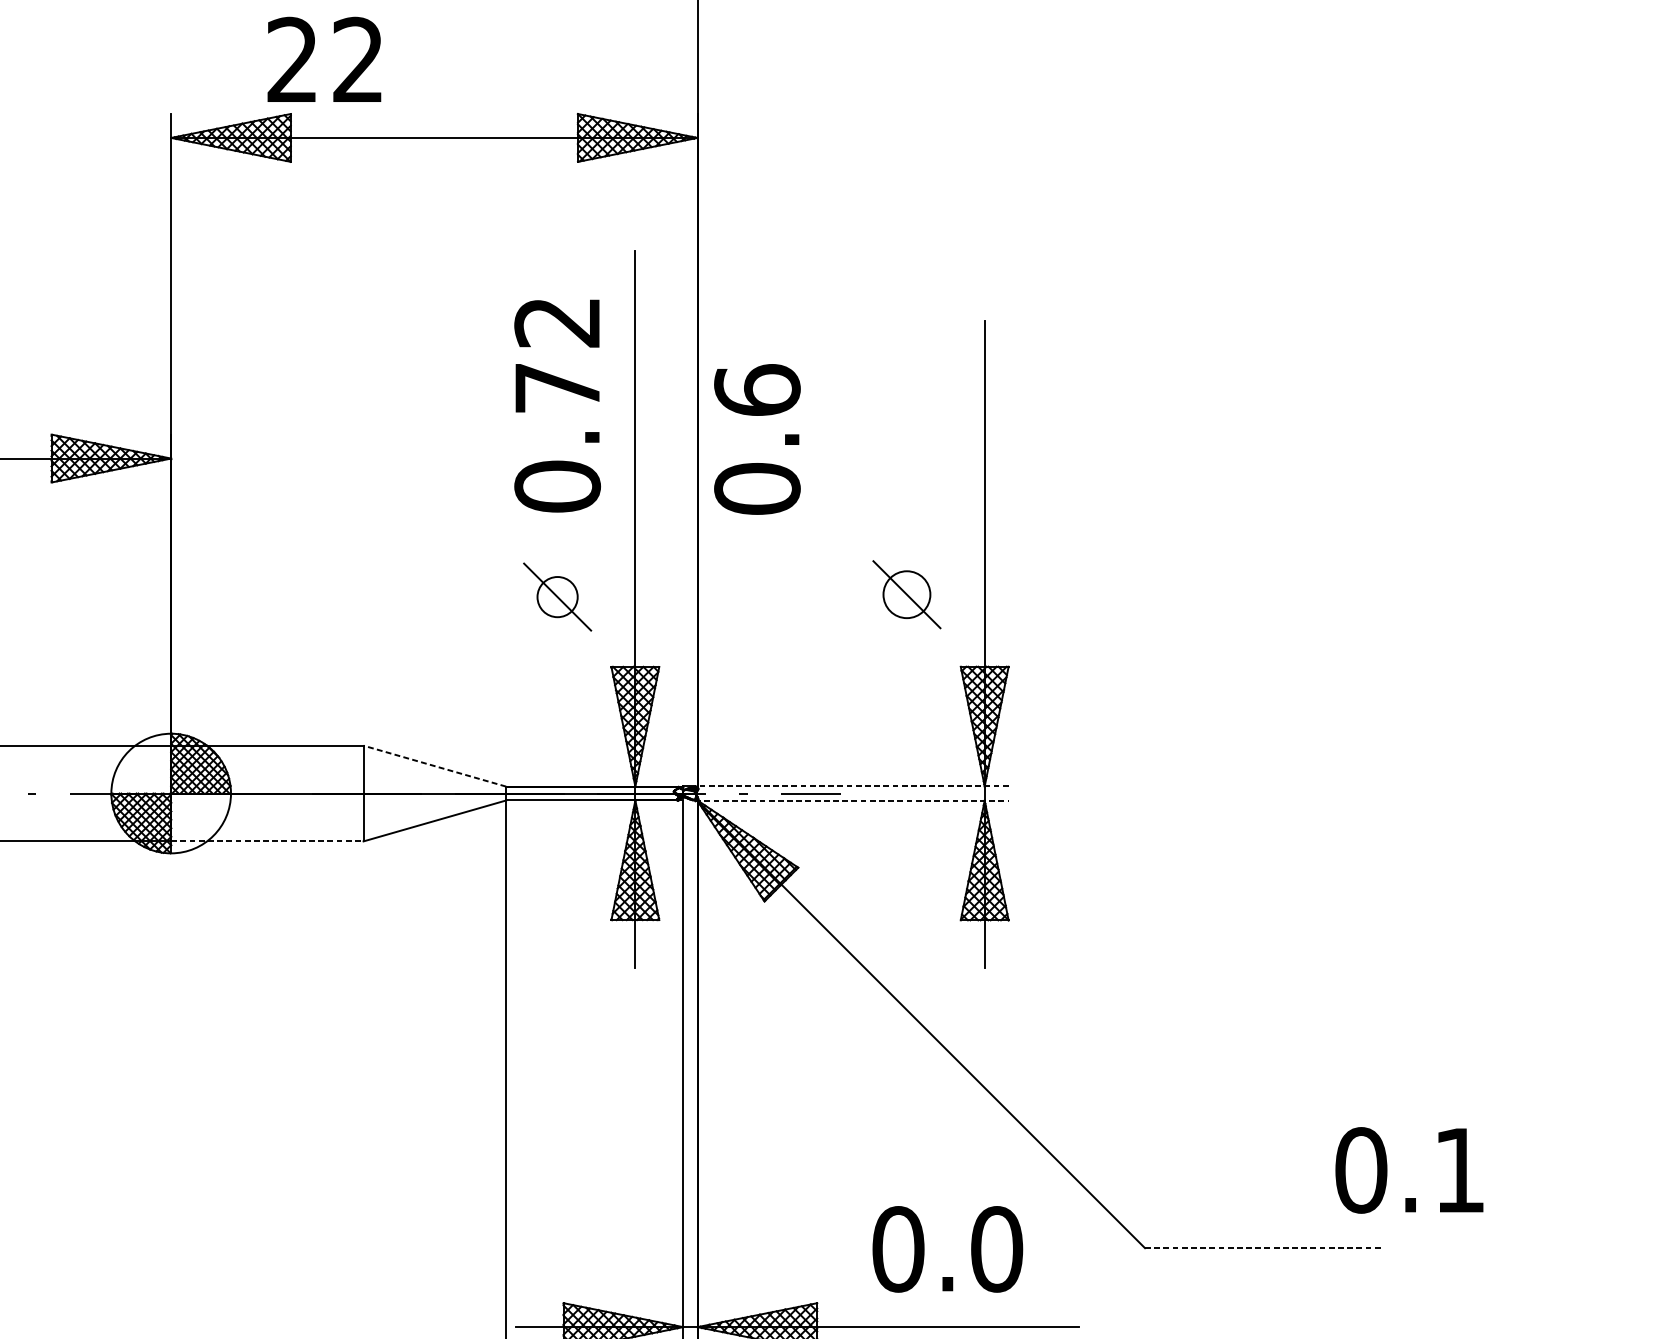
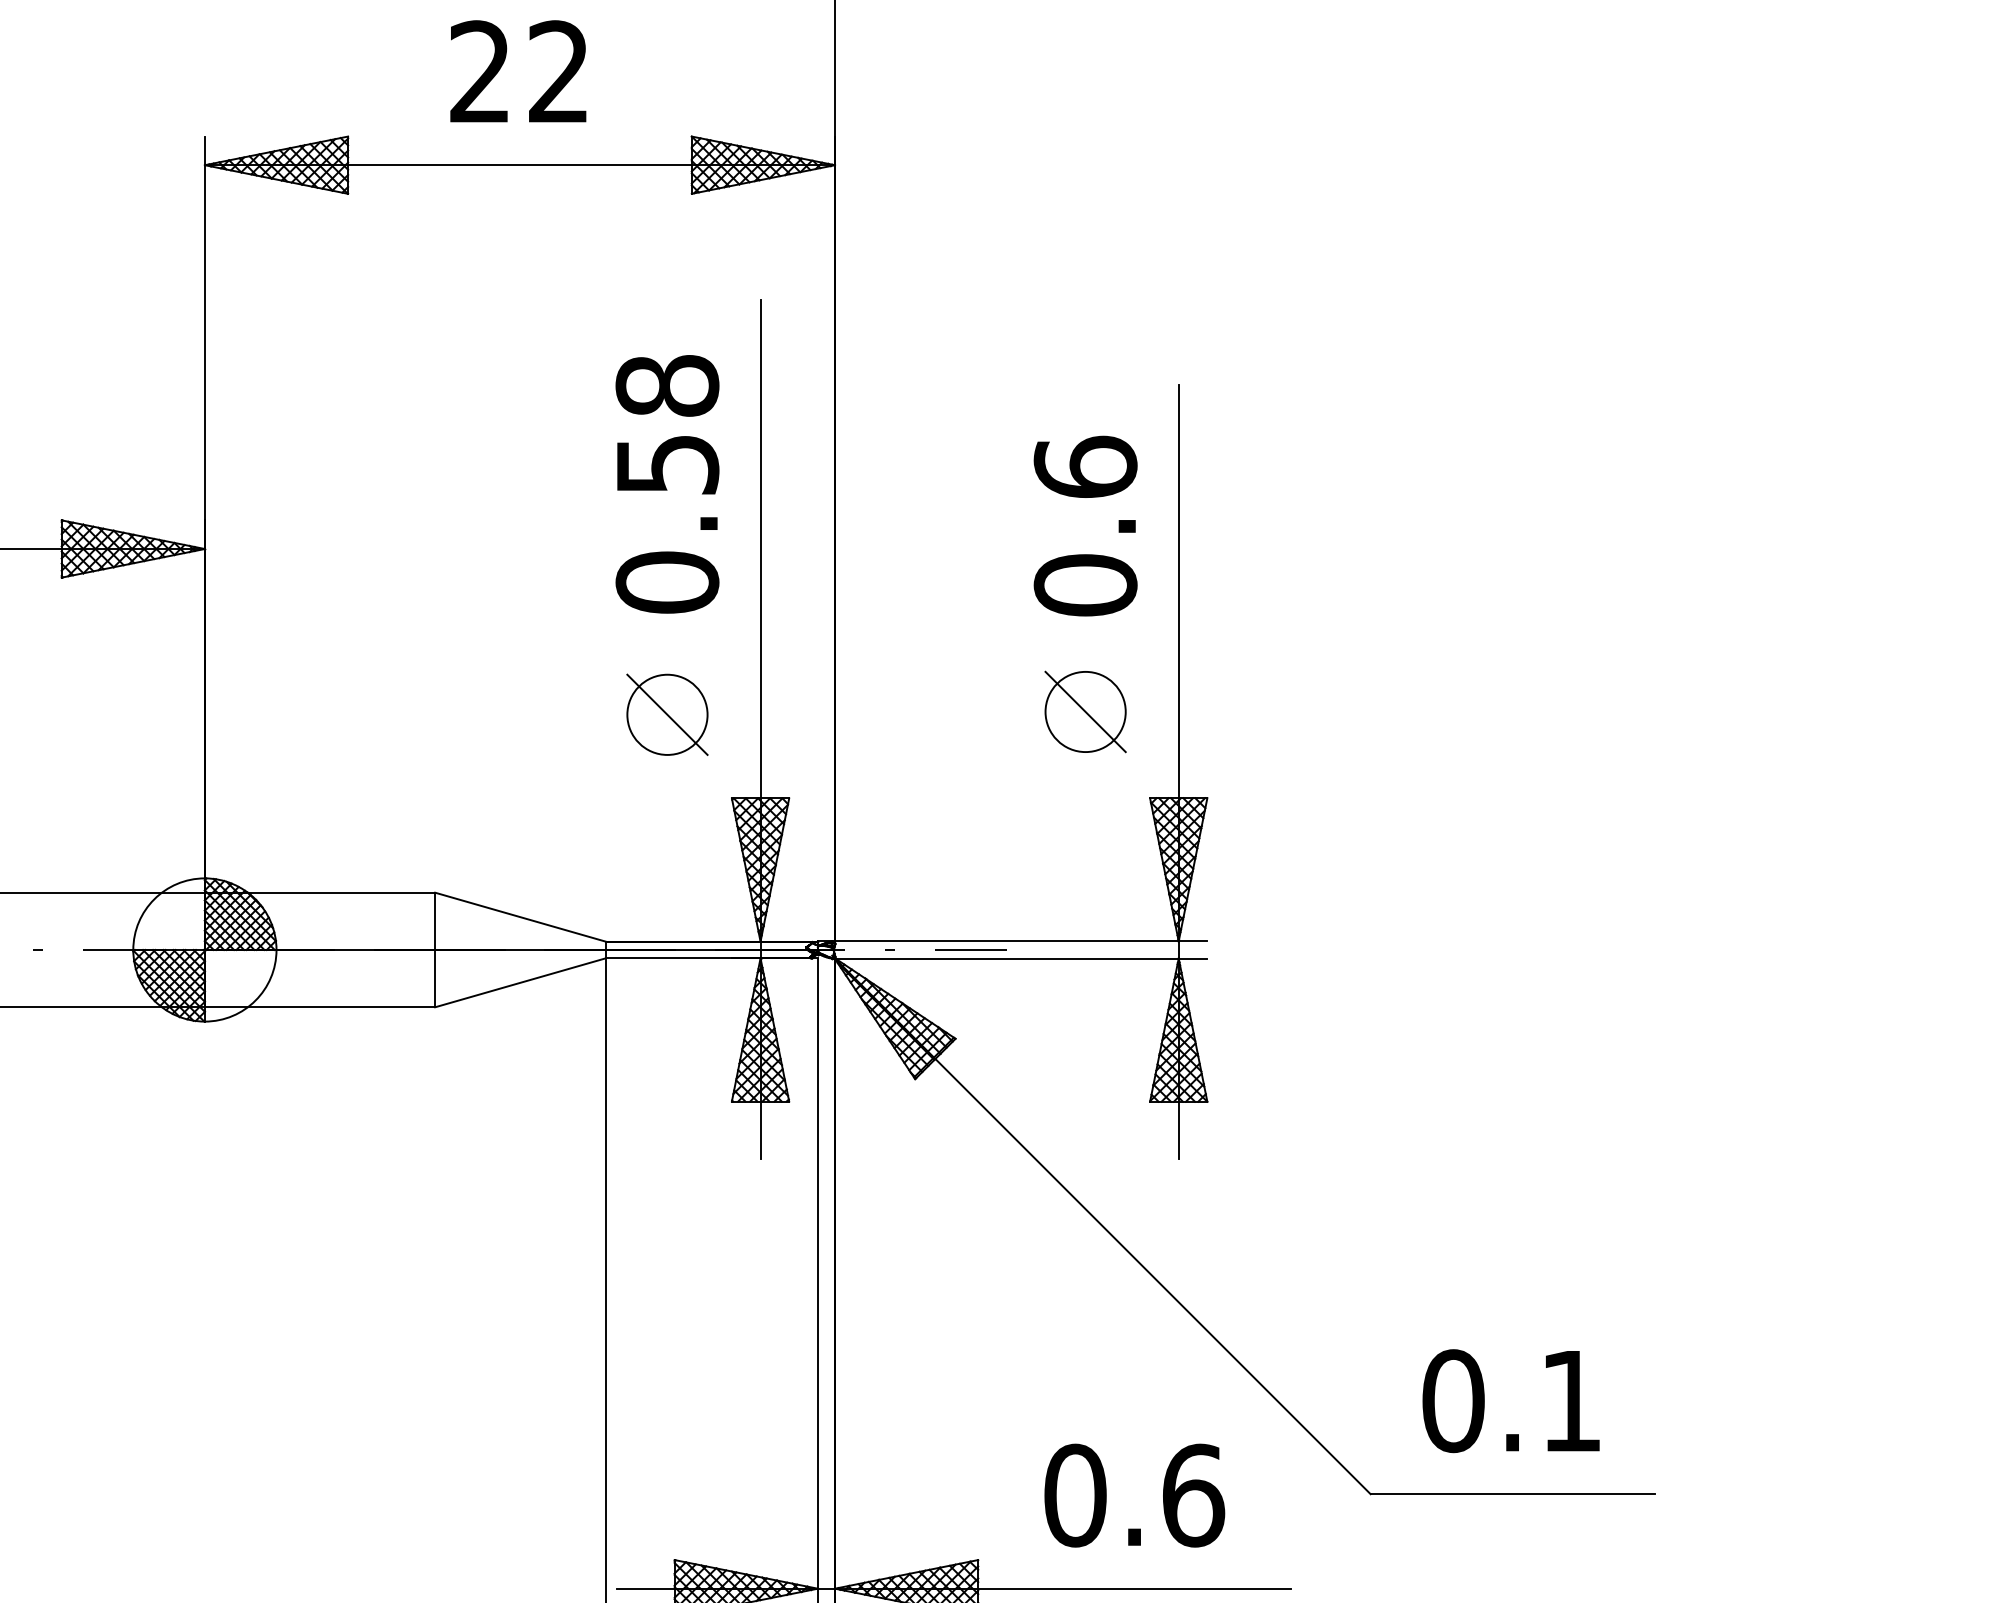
text: (324, 59) -> (518, 71), moved
text: (557, 354) -> (667, 424), 0.72 -> 0.58
text: (757, 438) -> (1085, 525), moved
circle: (906, 594) -> (1085, 711), size x1.43
circle: (557, 596) -> (667, 714), size x1.67
line: (434, 766) -> (520, 917), dashed -> solid
line: (851, 786) -> (1019, 941), dashed -> solid
line: (851, 800) -> (1019, 958), dashed -> solid
line: (267, 841) -> (320, 1007), dashed -> solid
text: (1408, 1170) -> (1510, 1401), moved
line: (1264, 1248) -> (1513, 1494), dashed -> solid
text: (997, 1249) -> (1193, 1495), 0.0 -> 0.6

